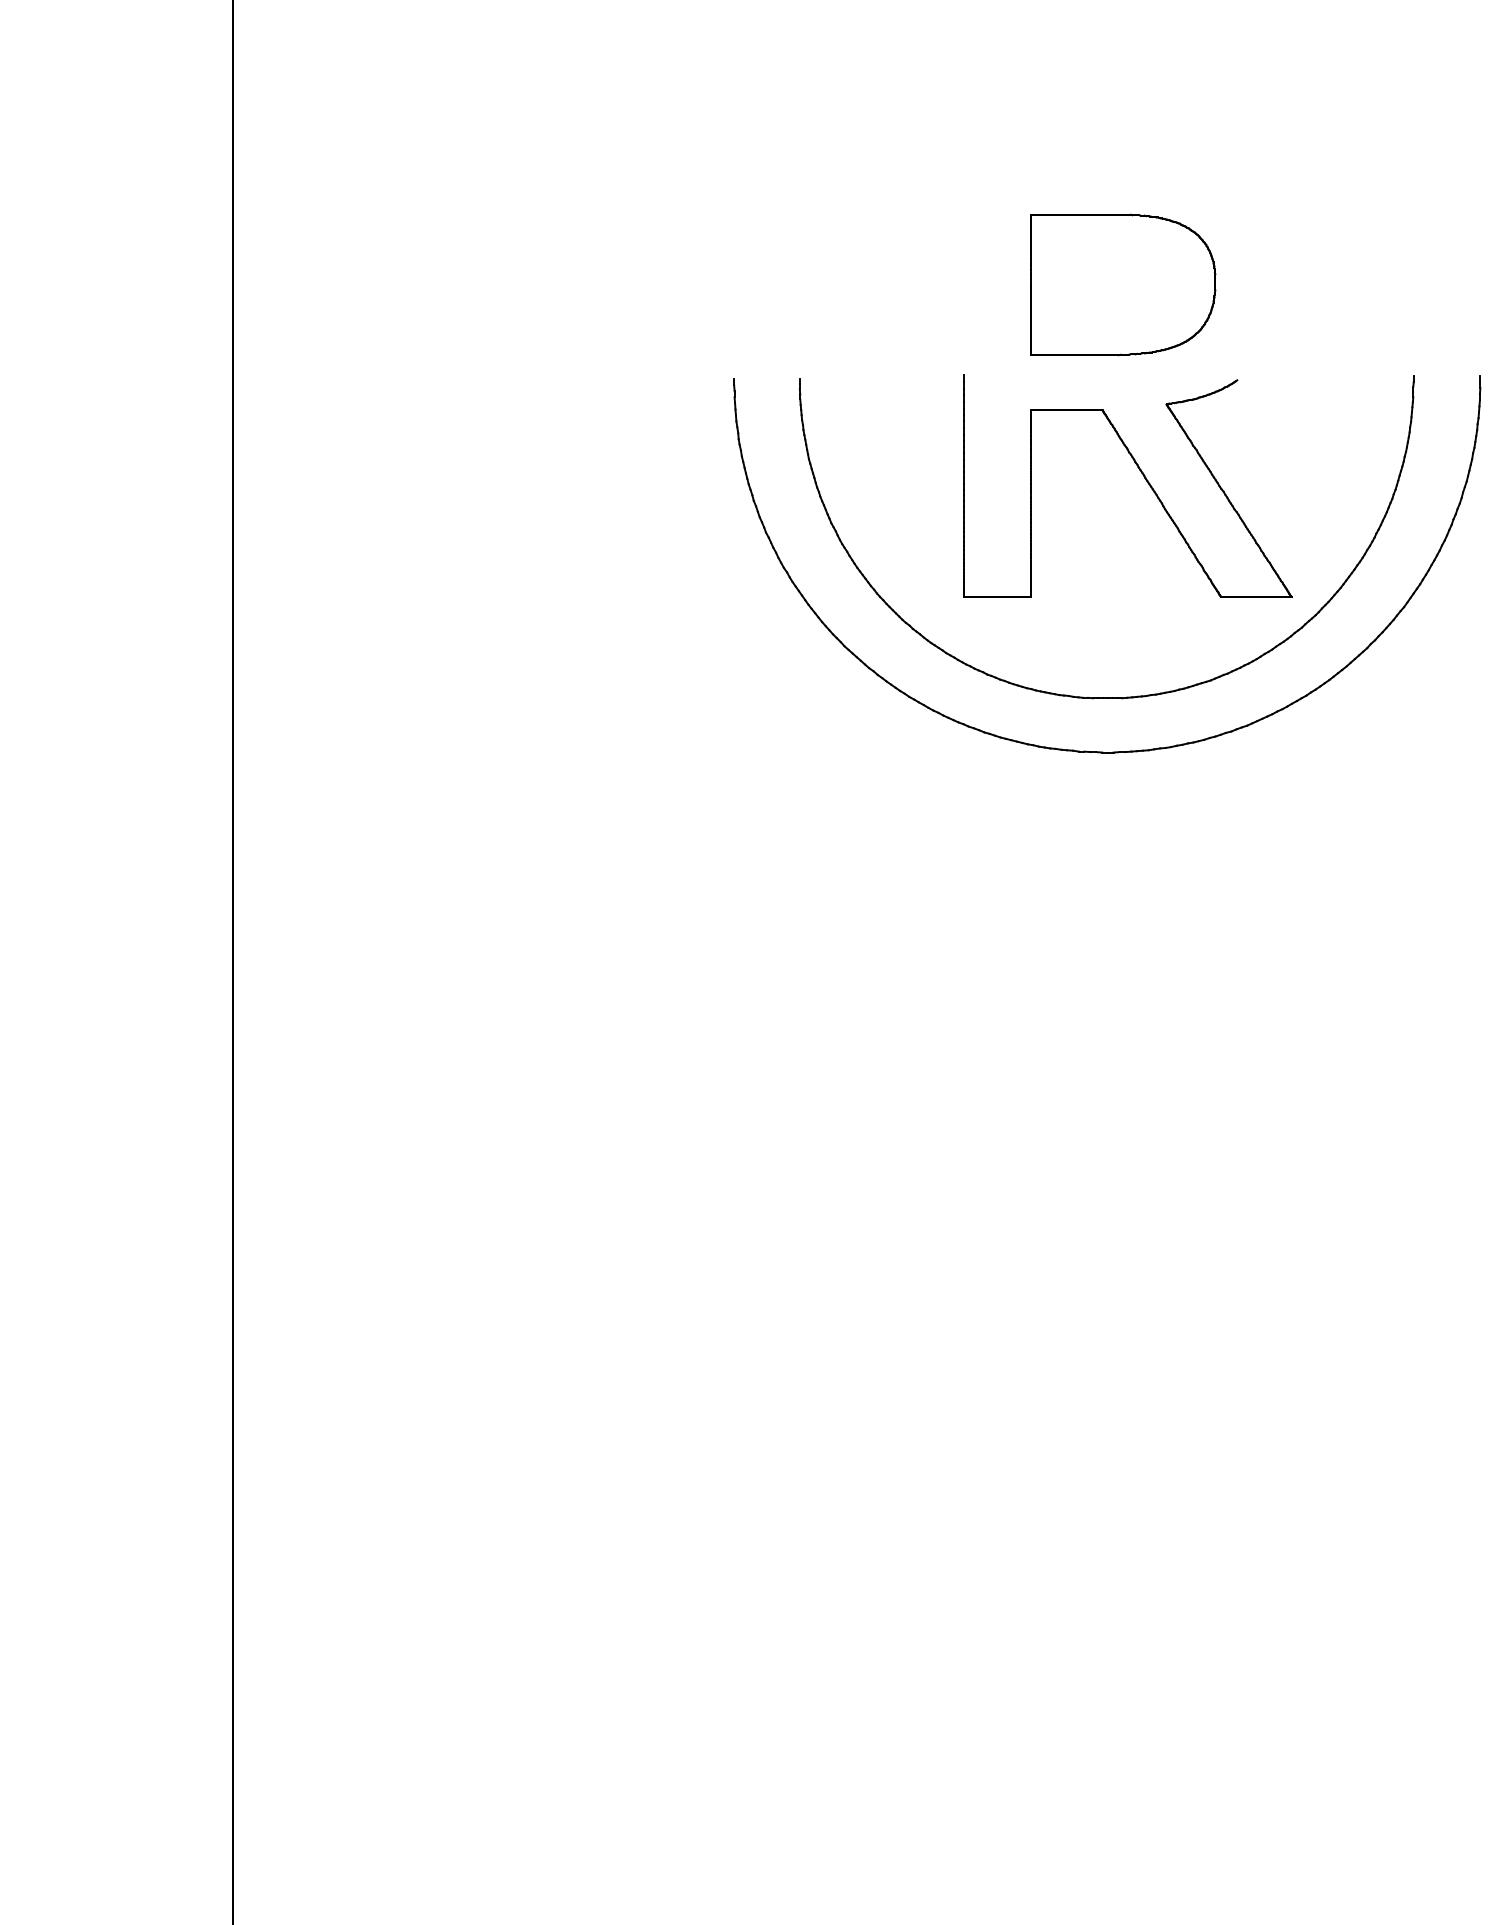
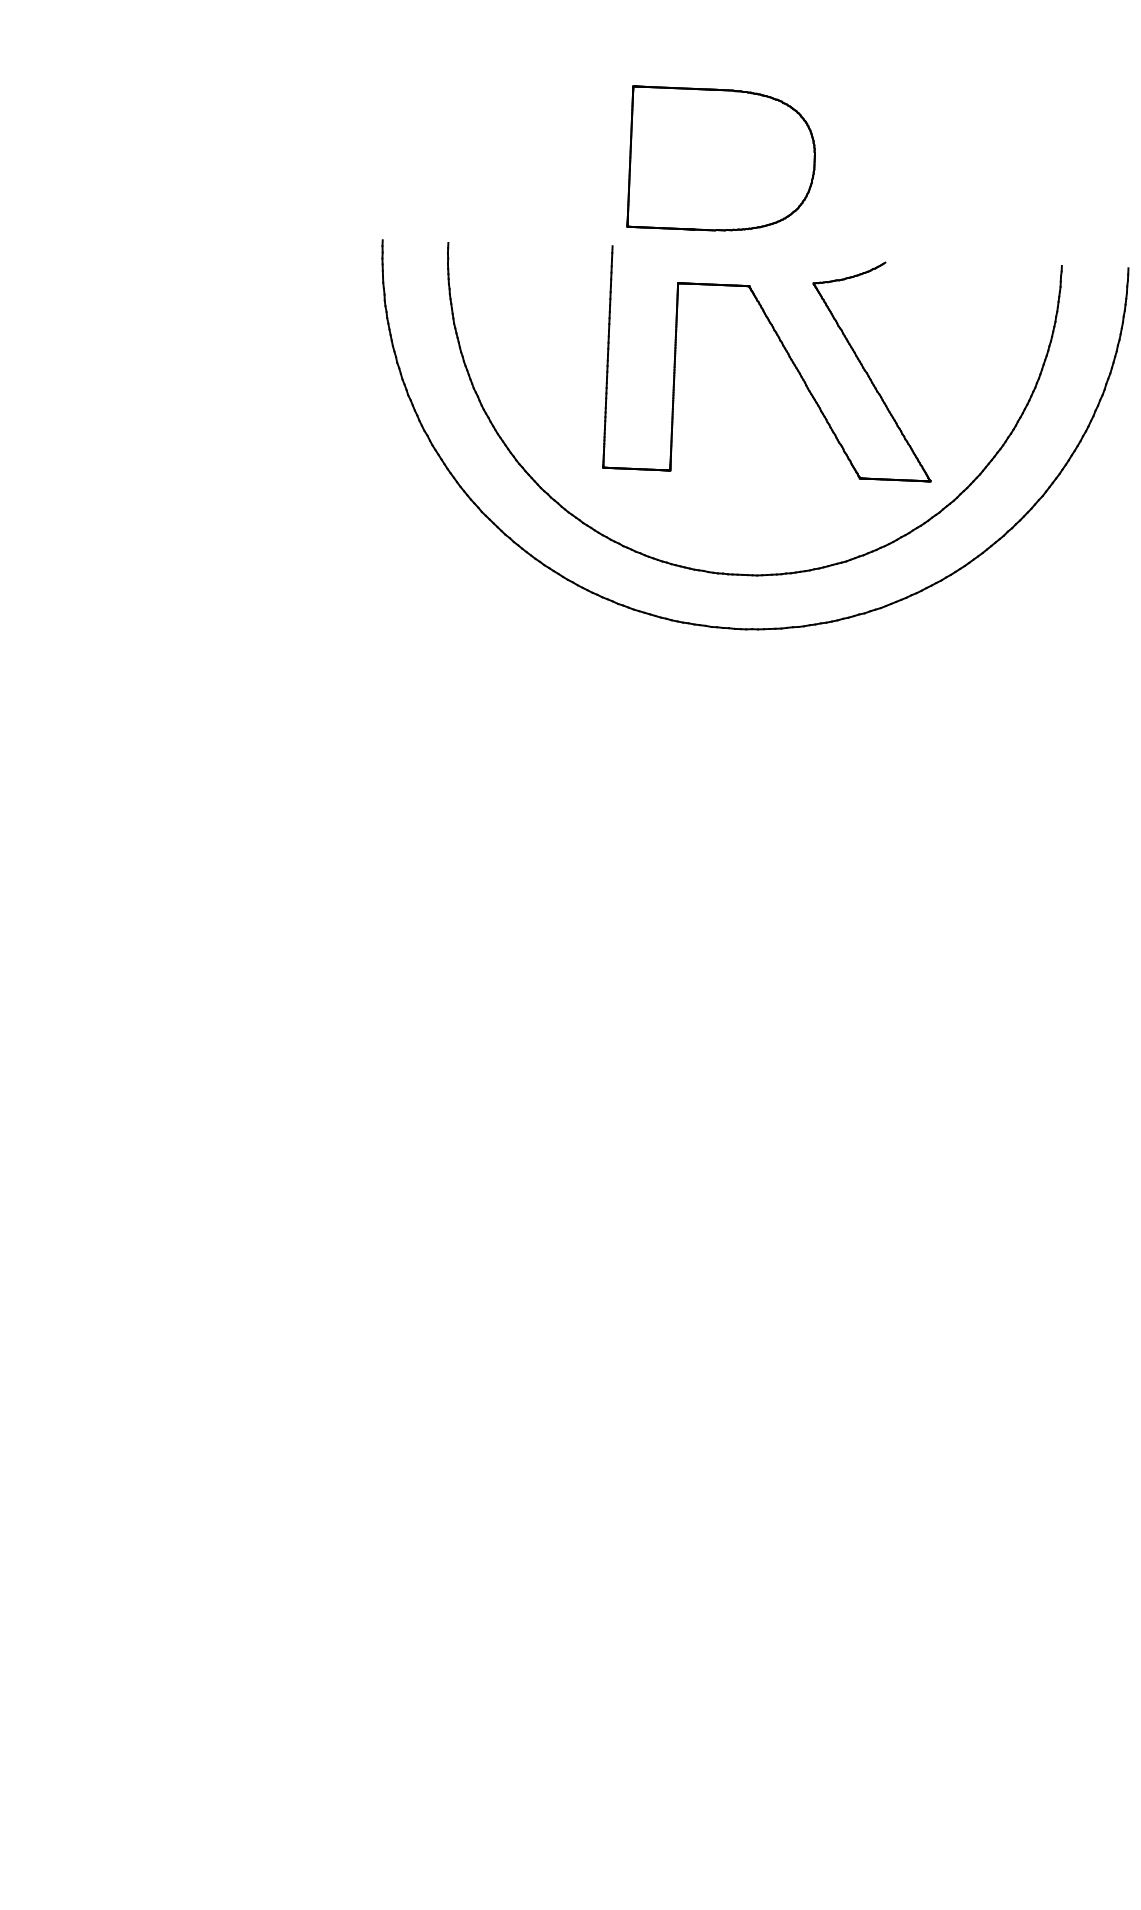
part: (1123, 284) -> (722, 159), moved

